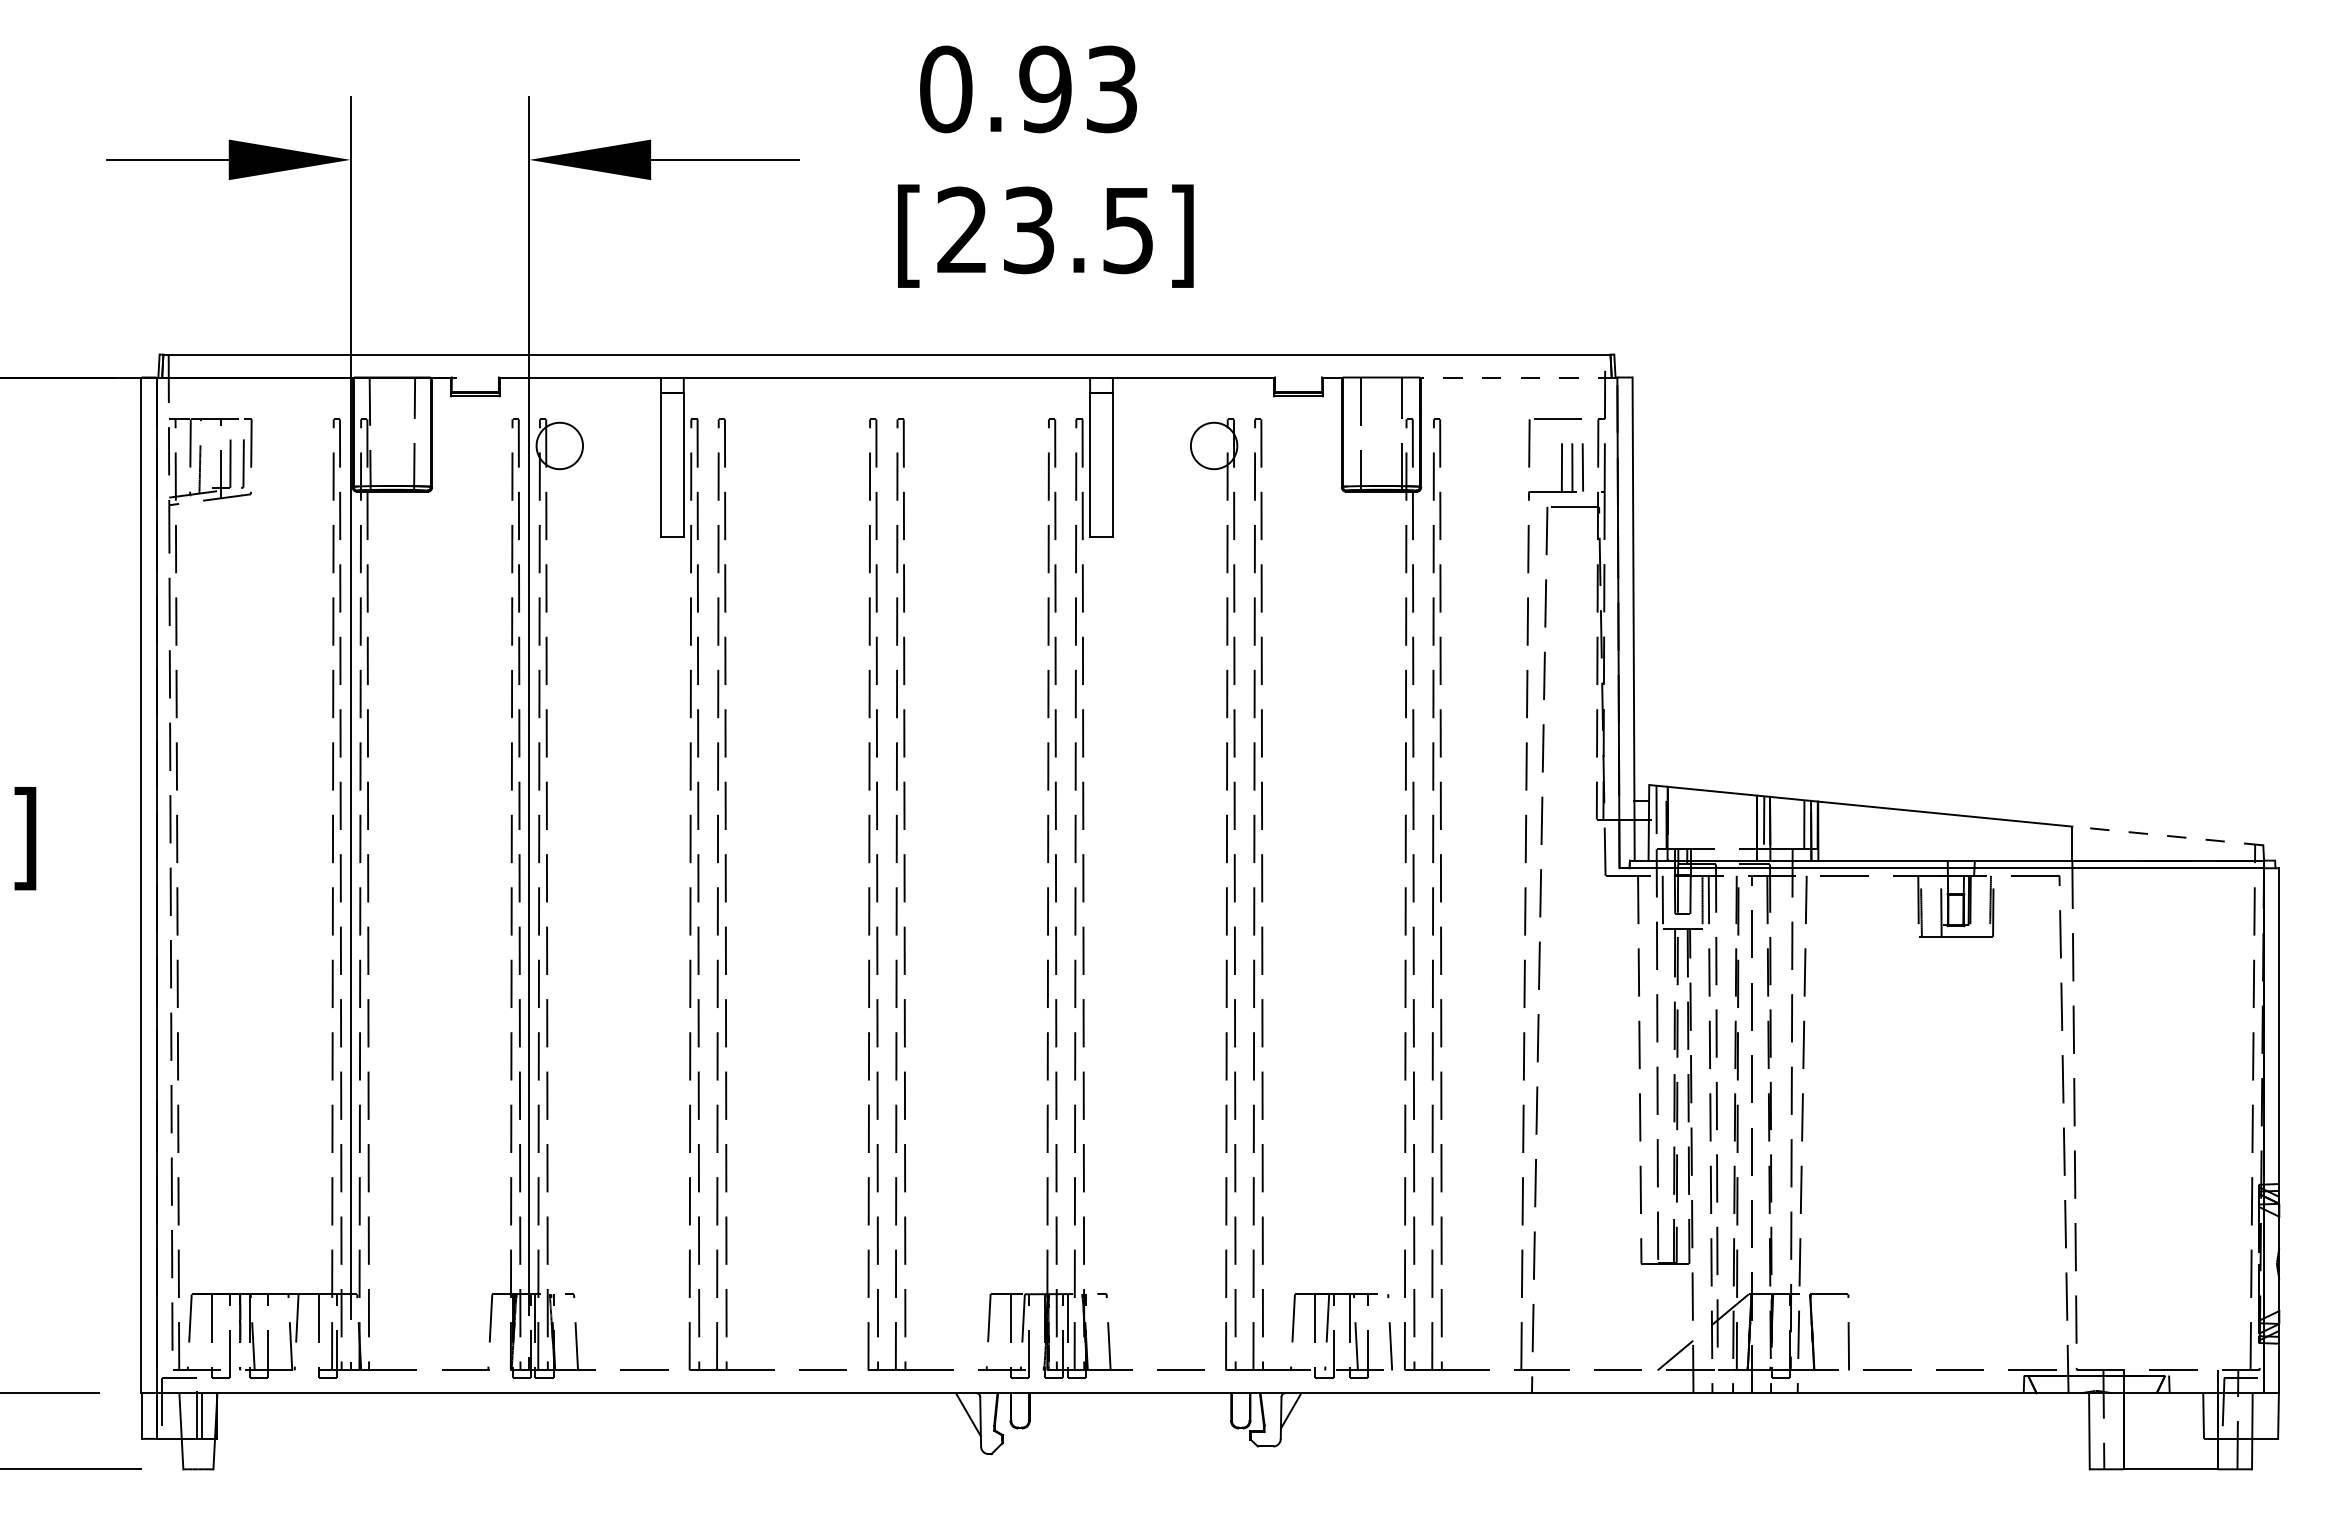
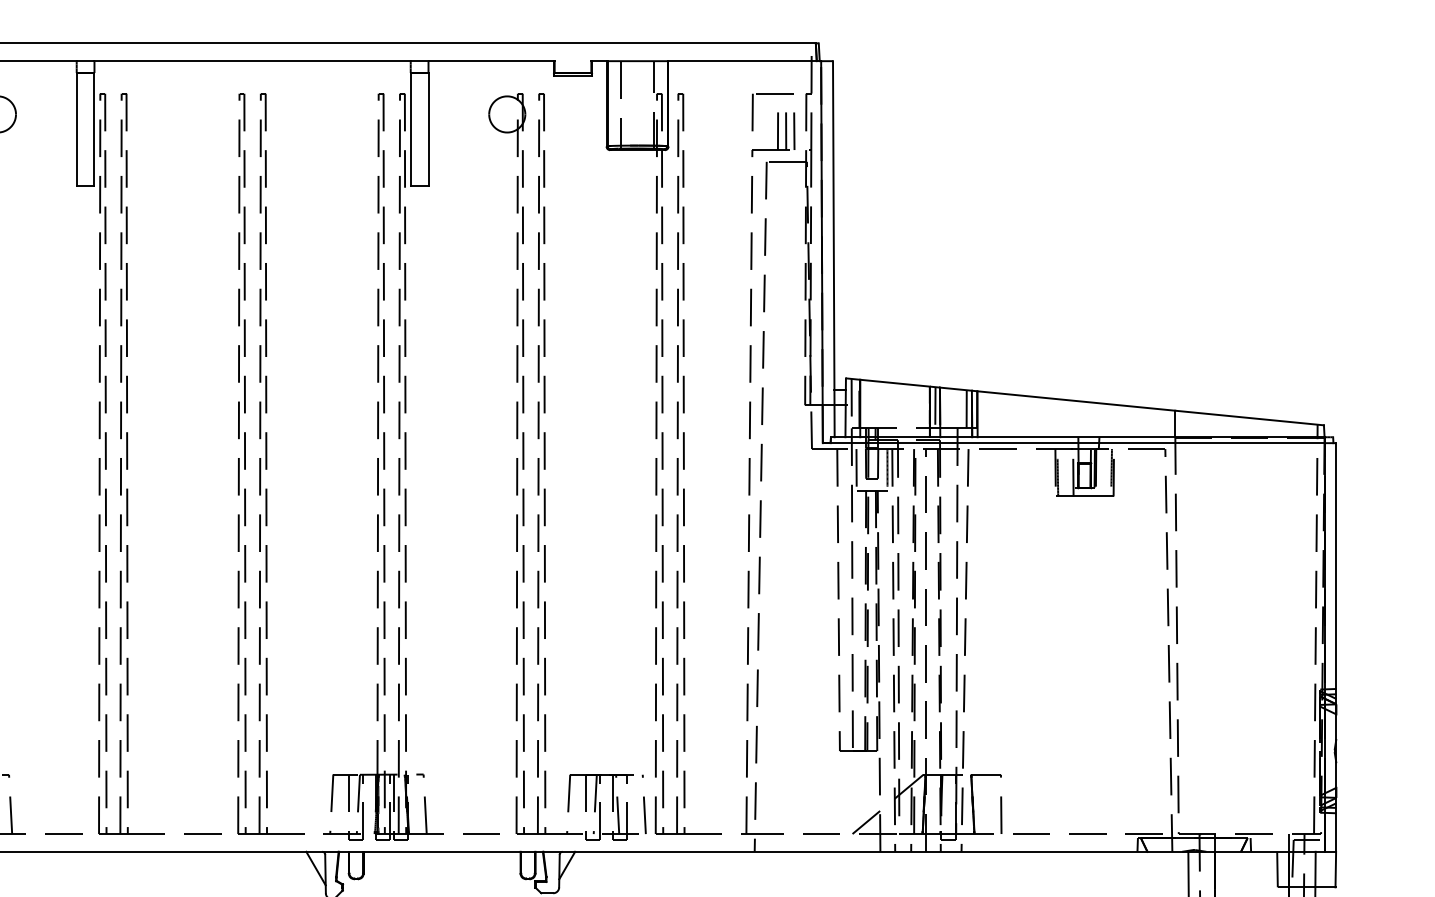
line: (1519, 377) -> (744, 61), dashed -> solid
line: (2167, 835) -> (1249, 417), dashed -> solid

